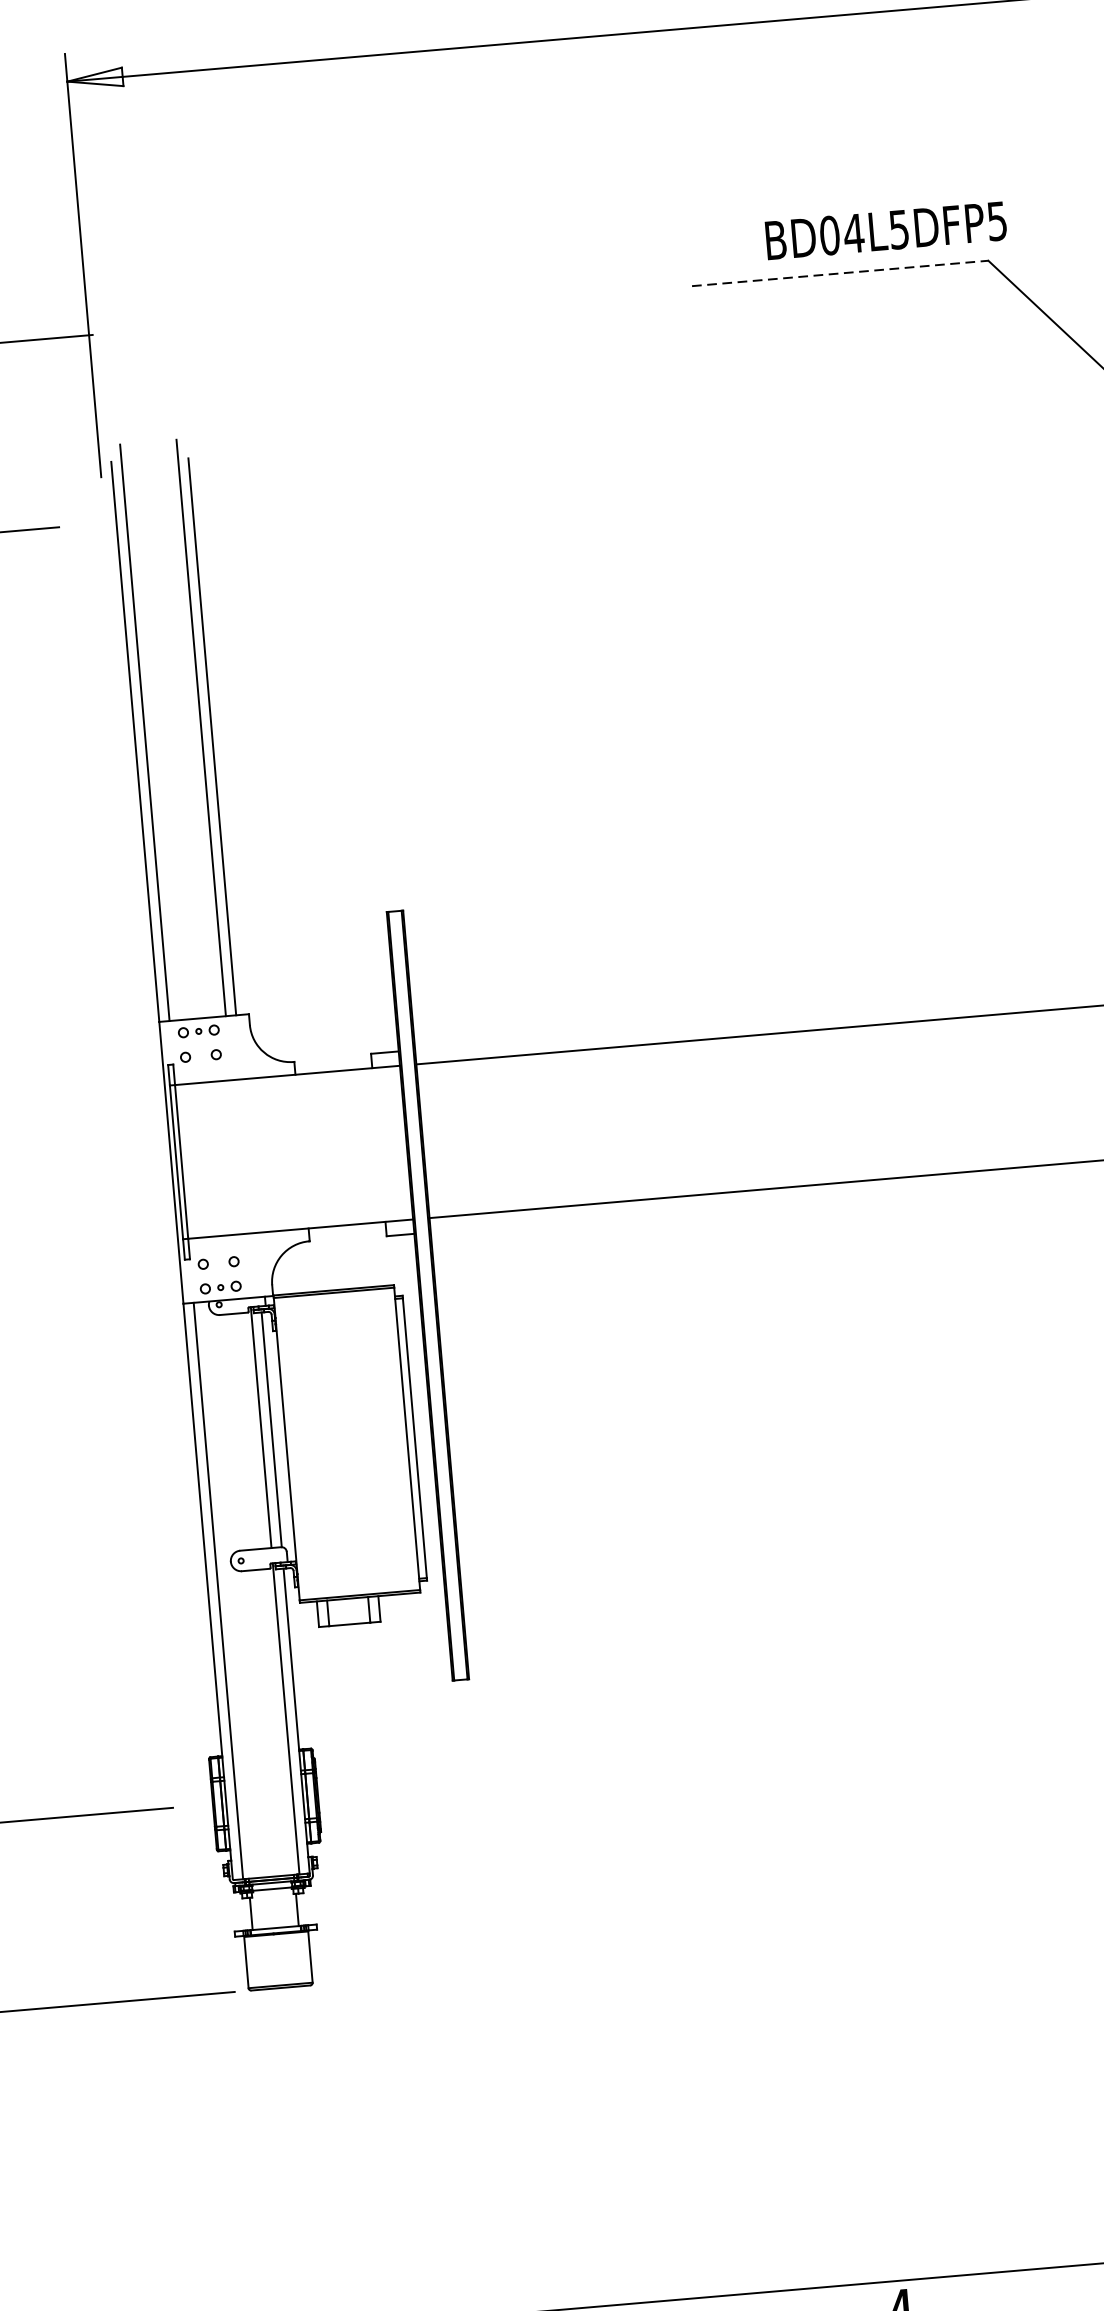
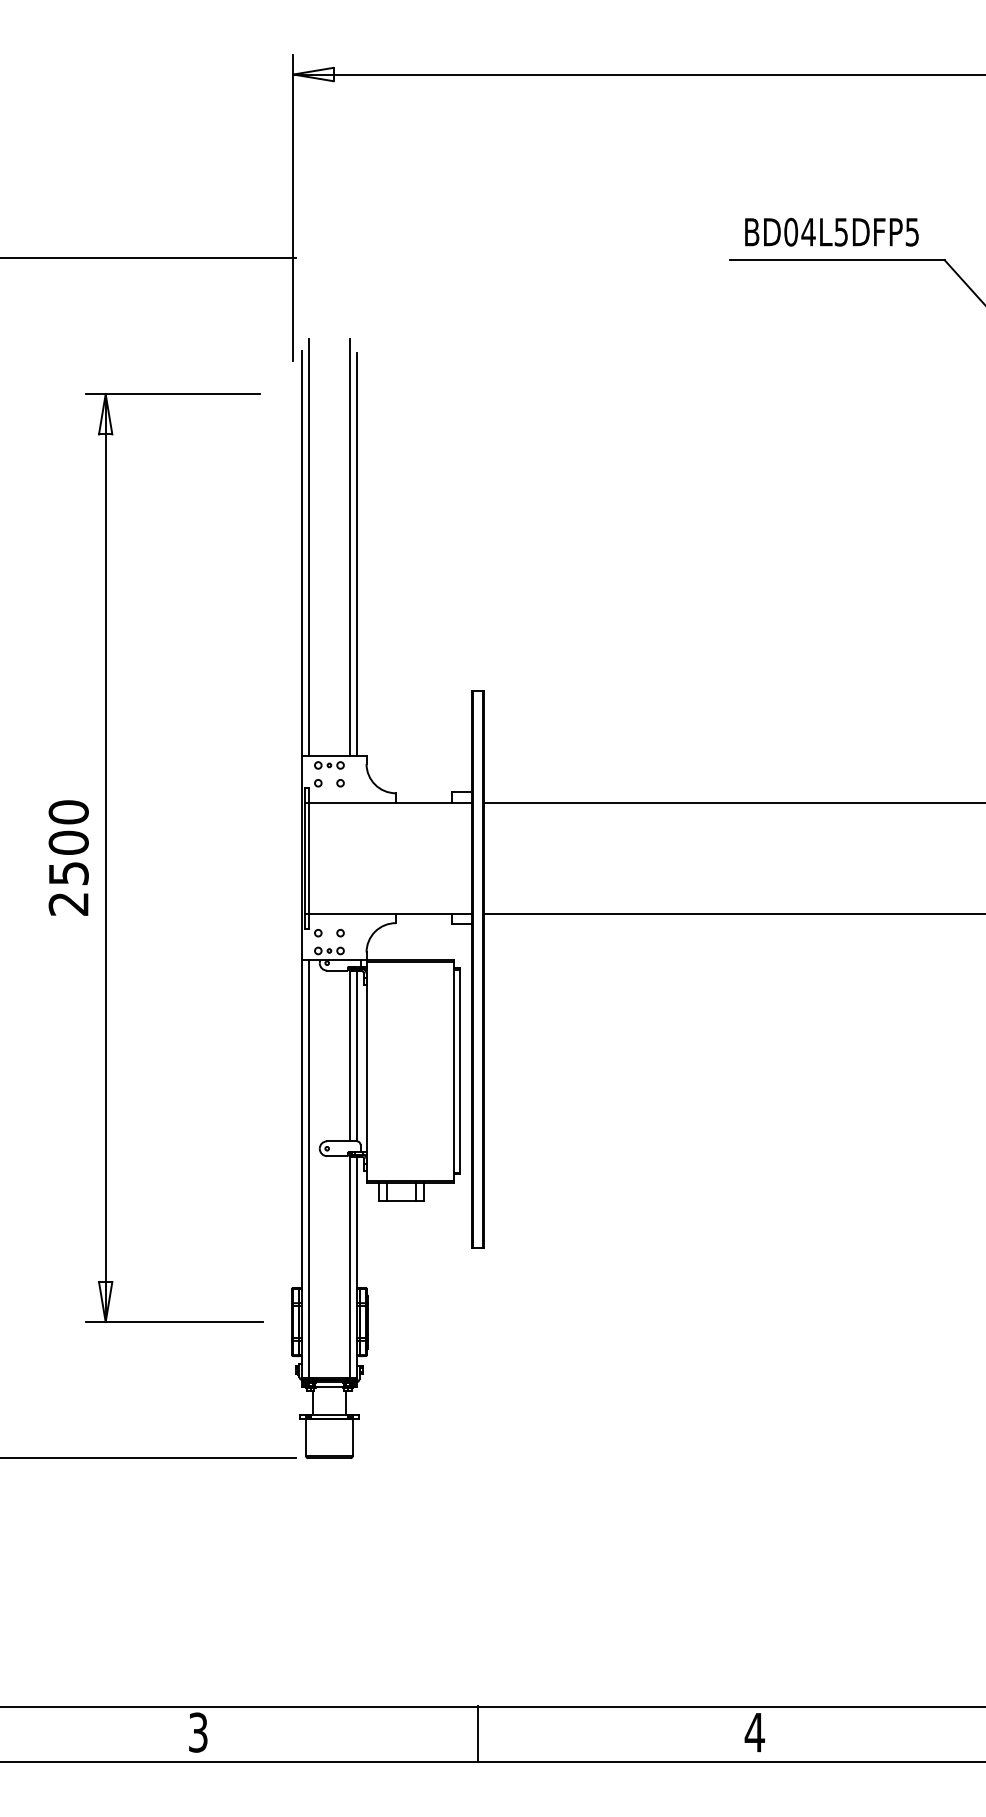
text: (885, 229) -> (831, 231), moved
line: (840, 274) -> (837, 260), dashed -> solid

